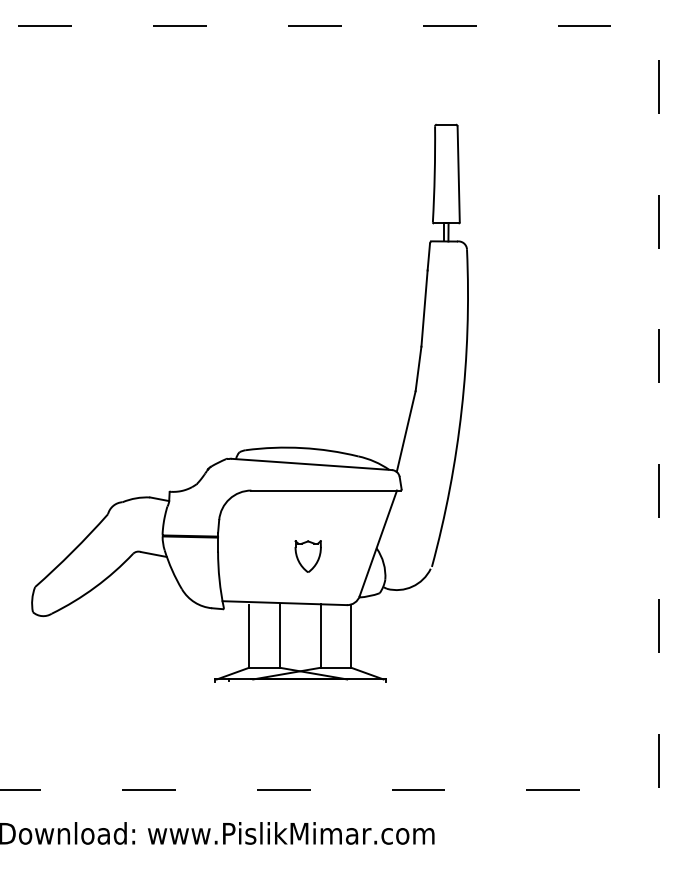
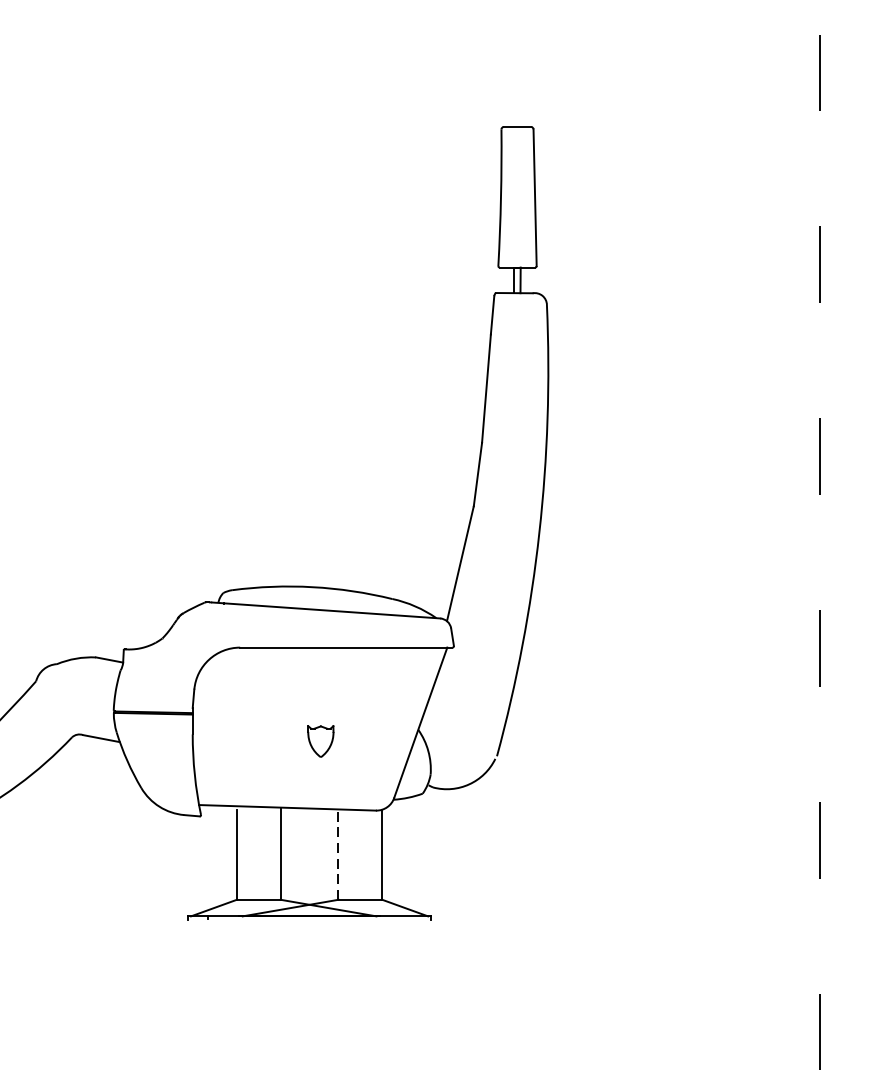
part: (307, 556) -> (319, 741), size x0.7
line: (320, 635) -> (338, 853), solid -> dashed

